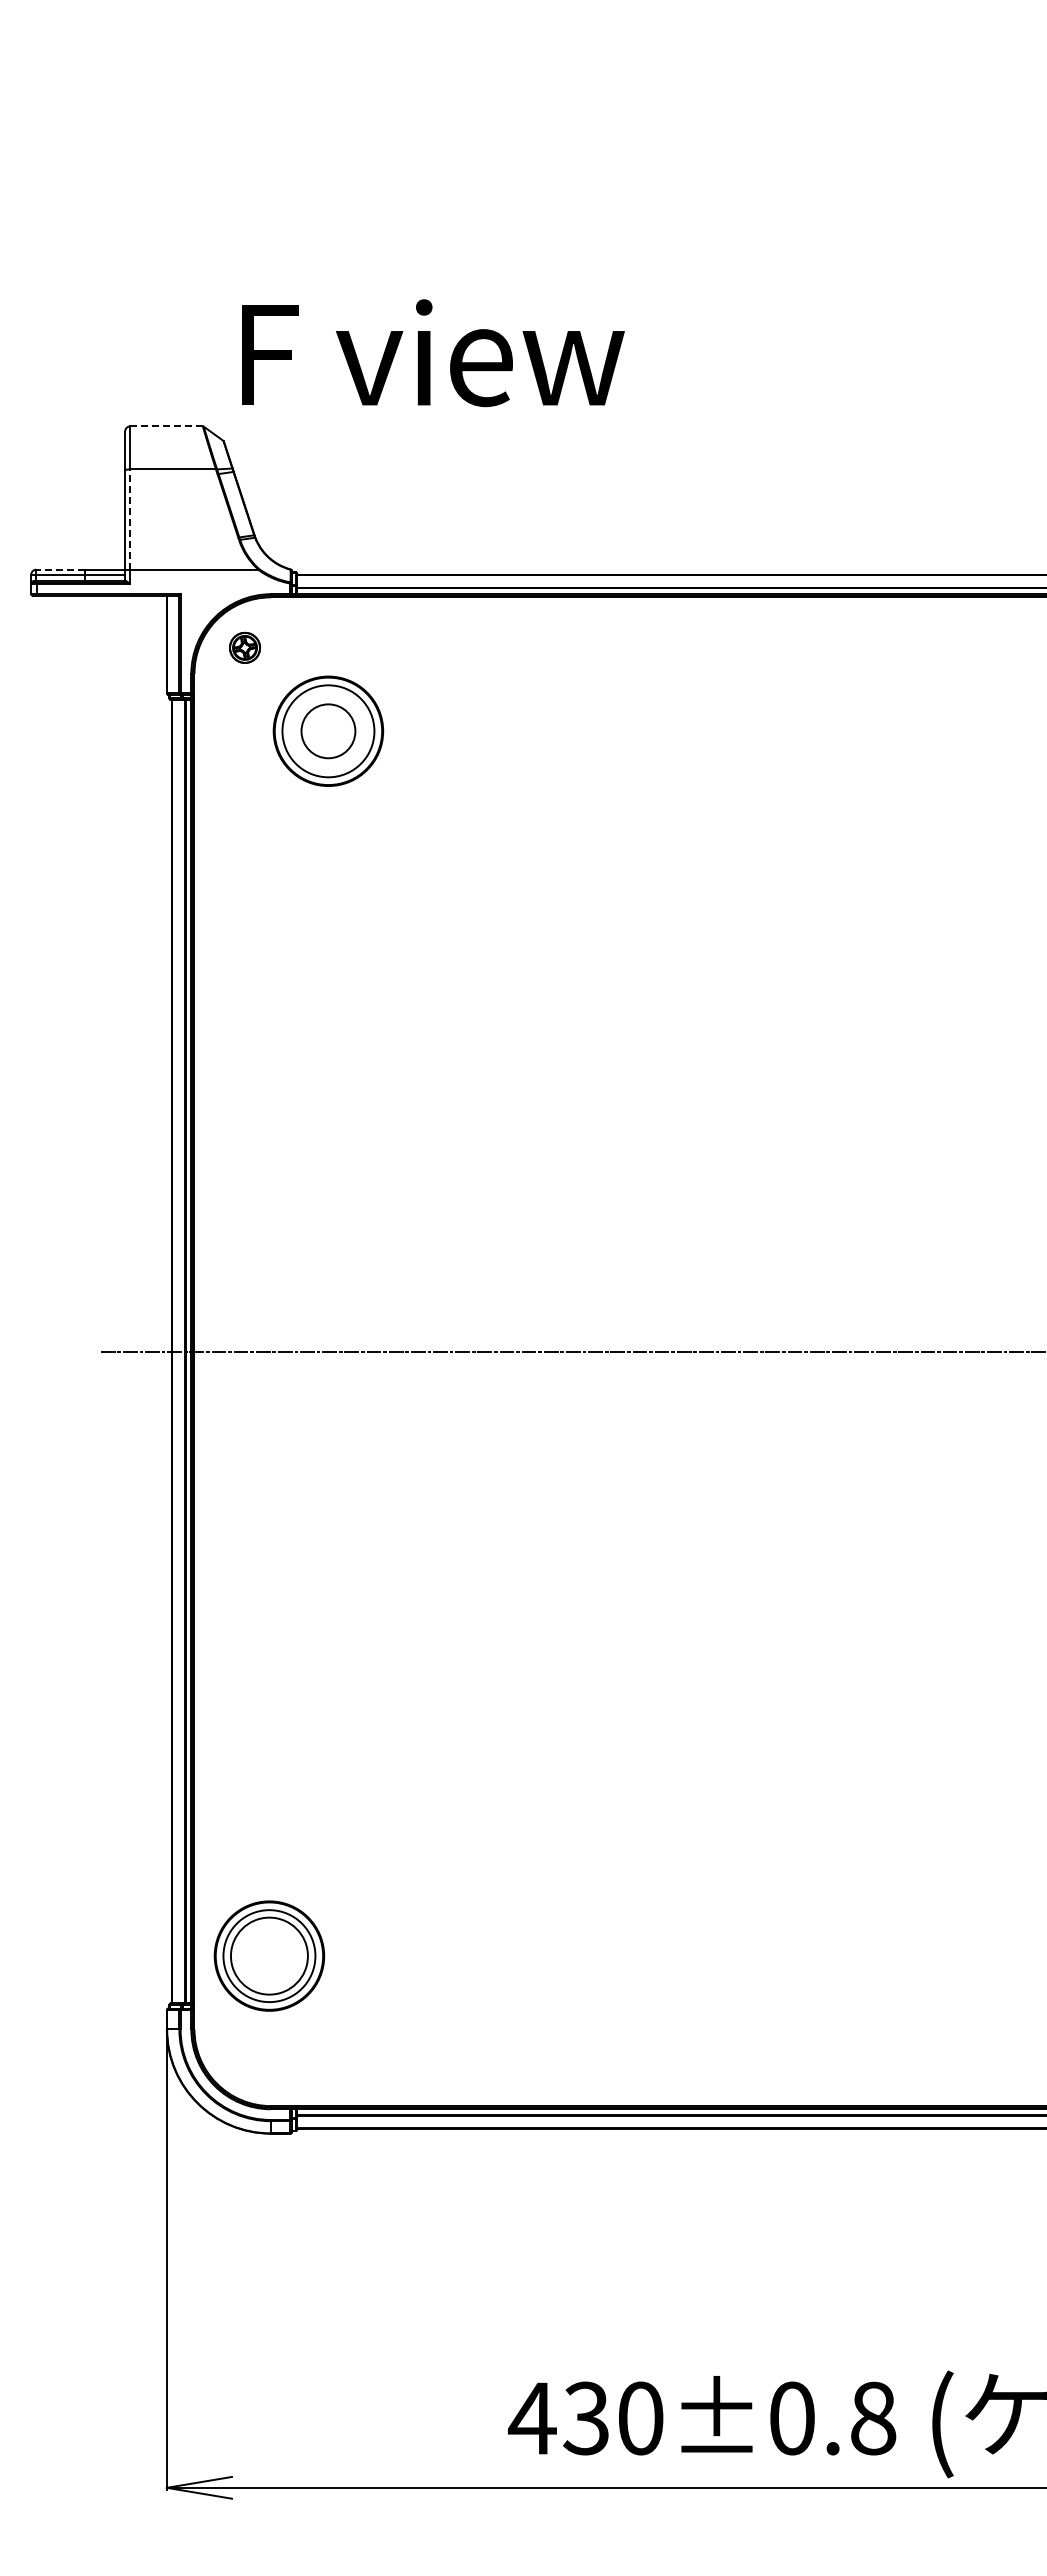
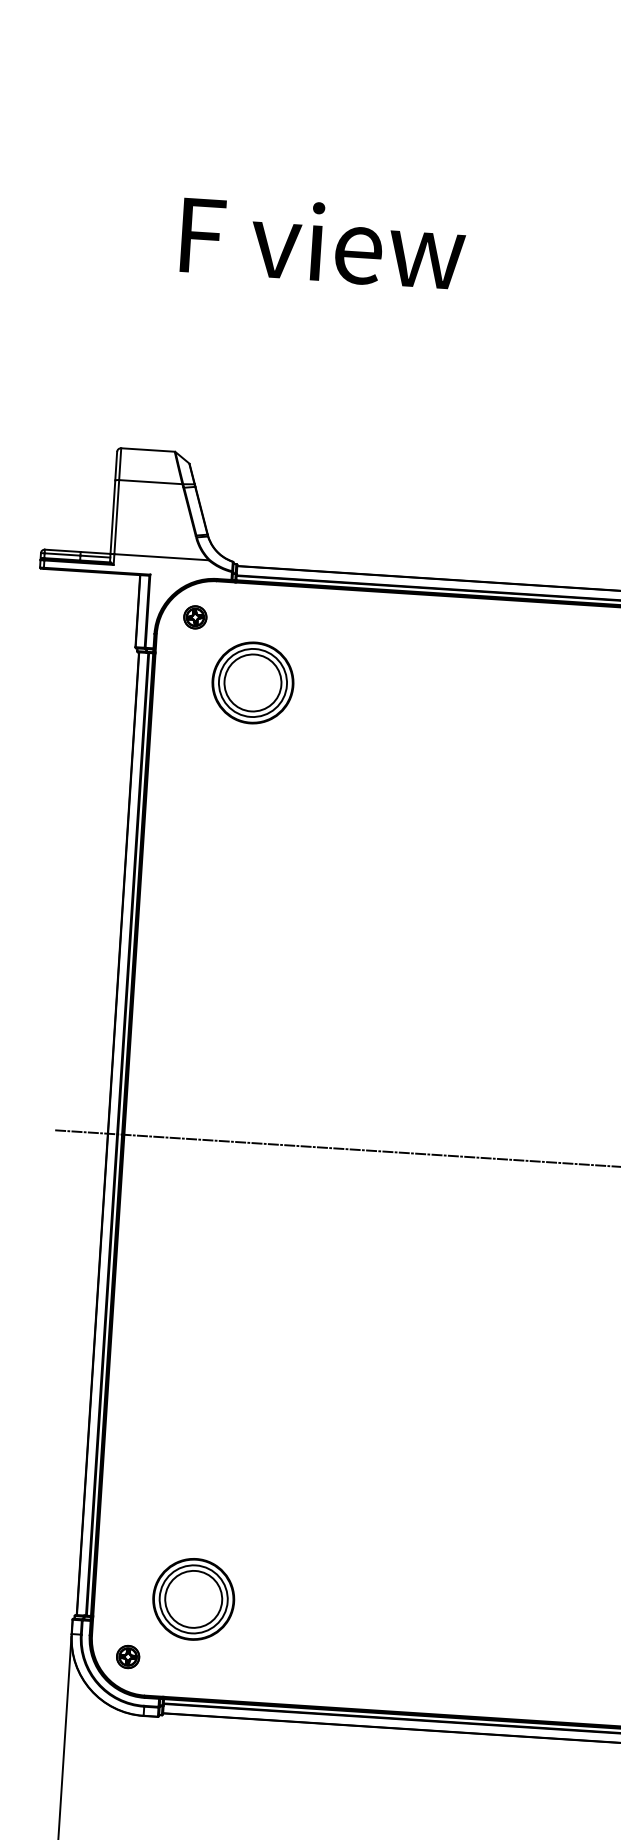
text: (433, 353) -> (323, 242), moved
line: (166, 426) -> (147, 450), dashed -> solid
line: (130, 519) -> (116, 517), dashed -> solid
line: (59, 569) -> (62, 550), dashed -> solid
circle: (327, 730) -> (252, 682), size x1.43
part: (269, 1955) -> (193, 1598), moved
part: (244, 2055) -> (127, 1656), added

